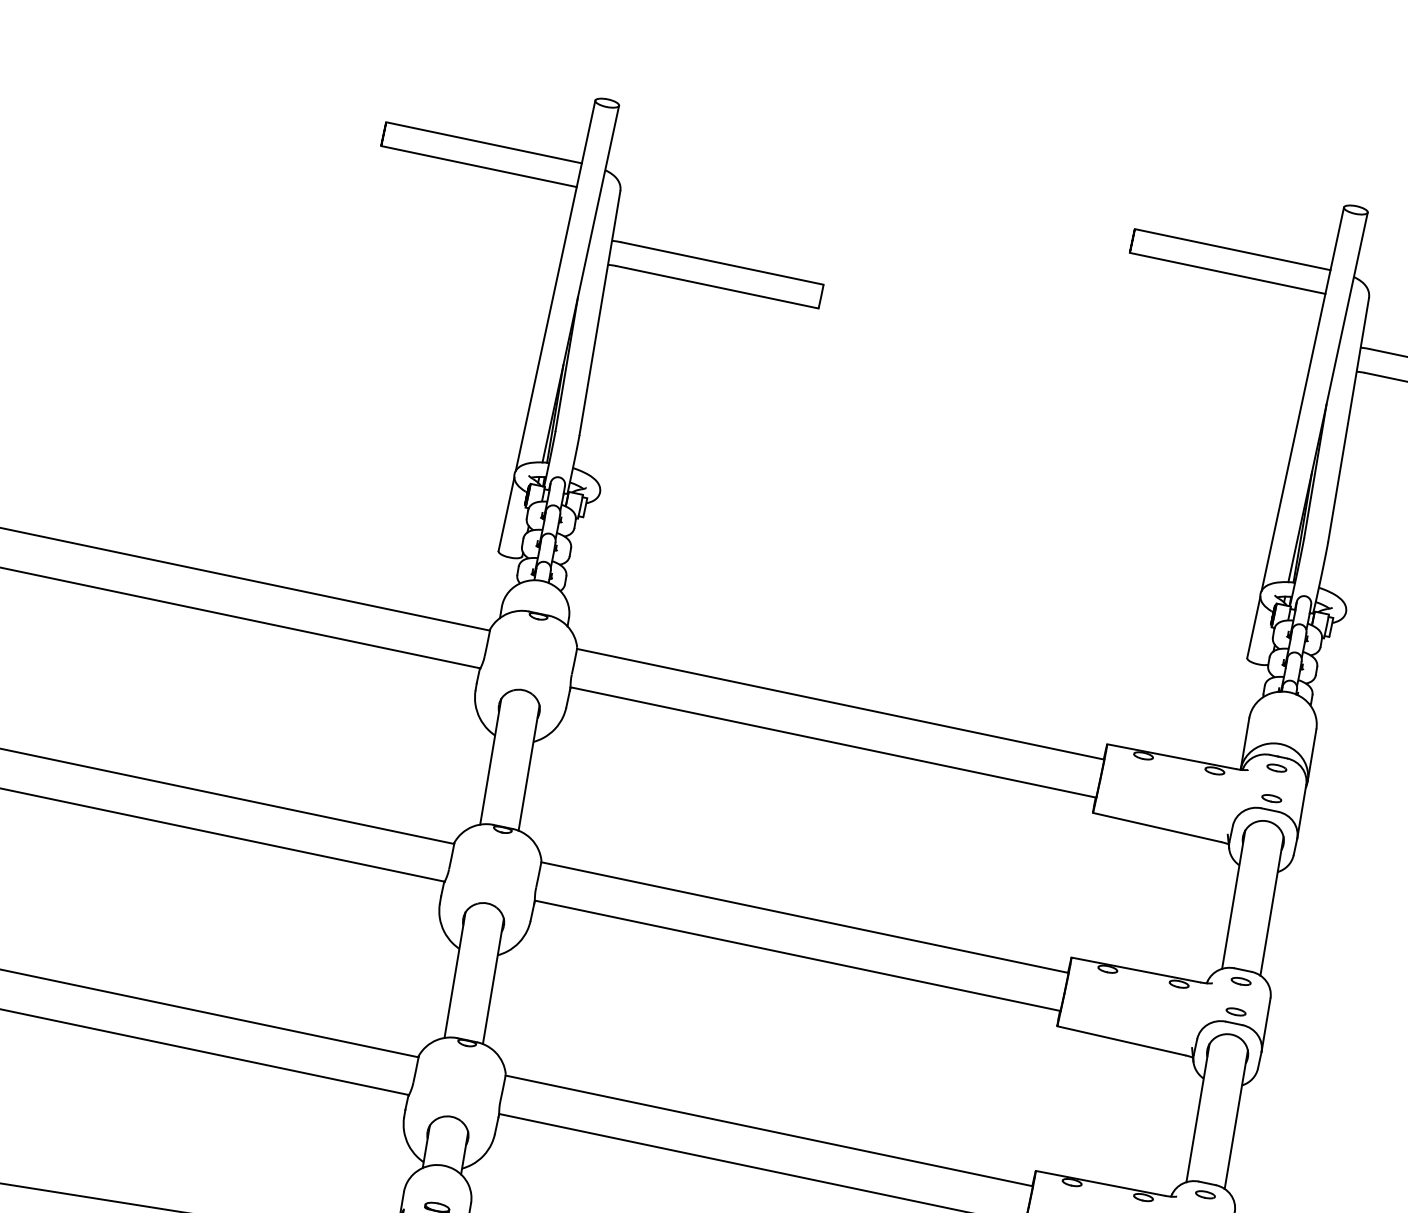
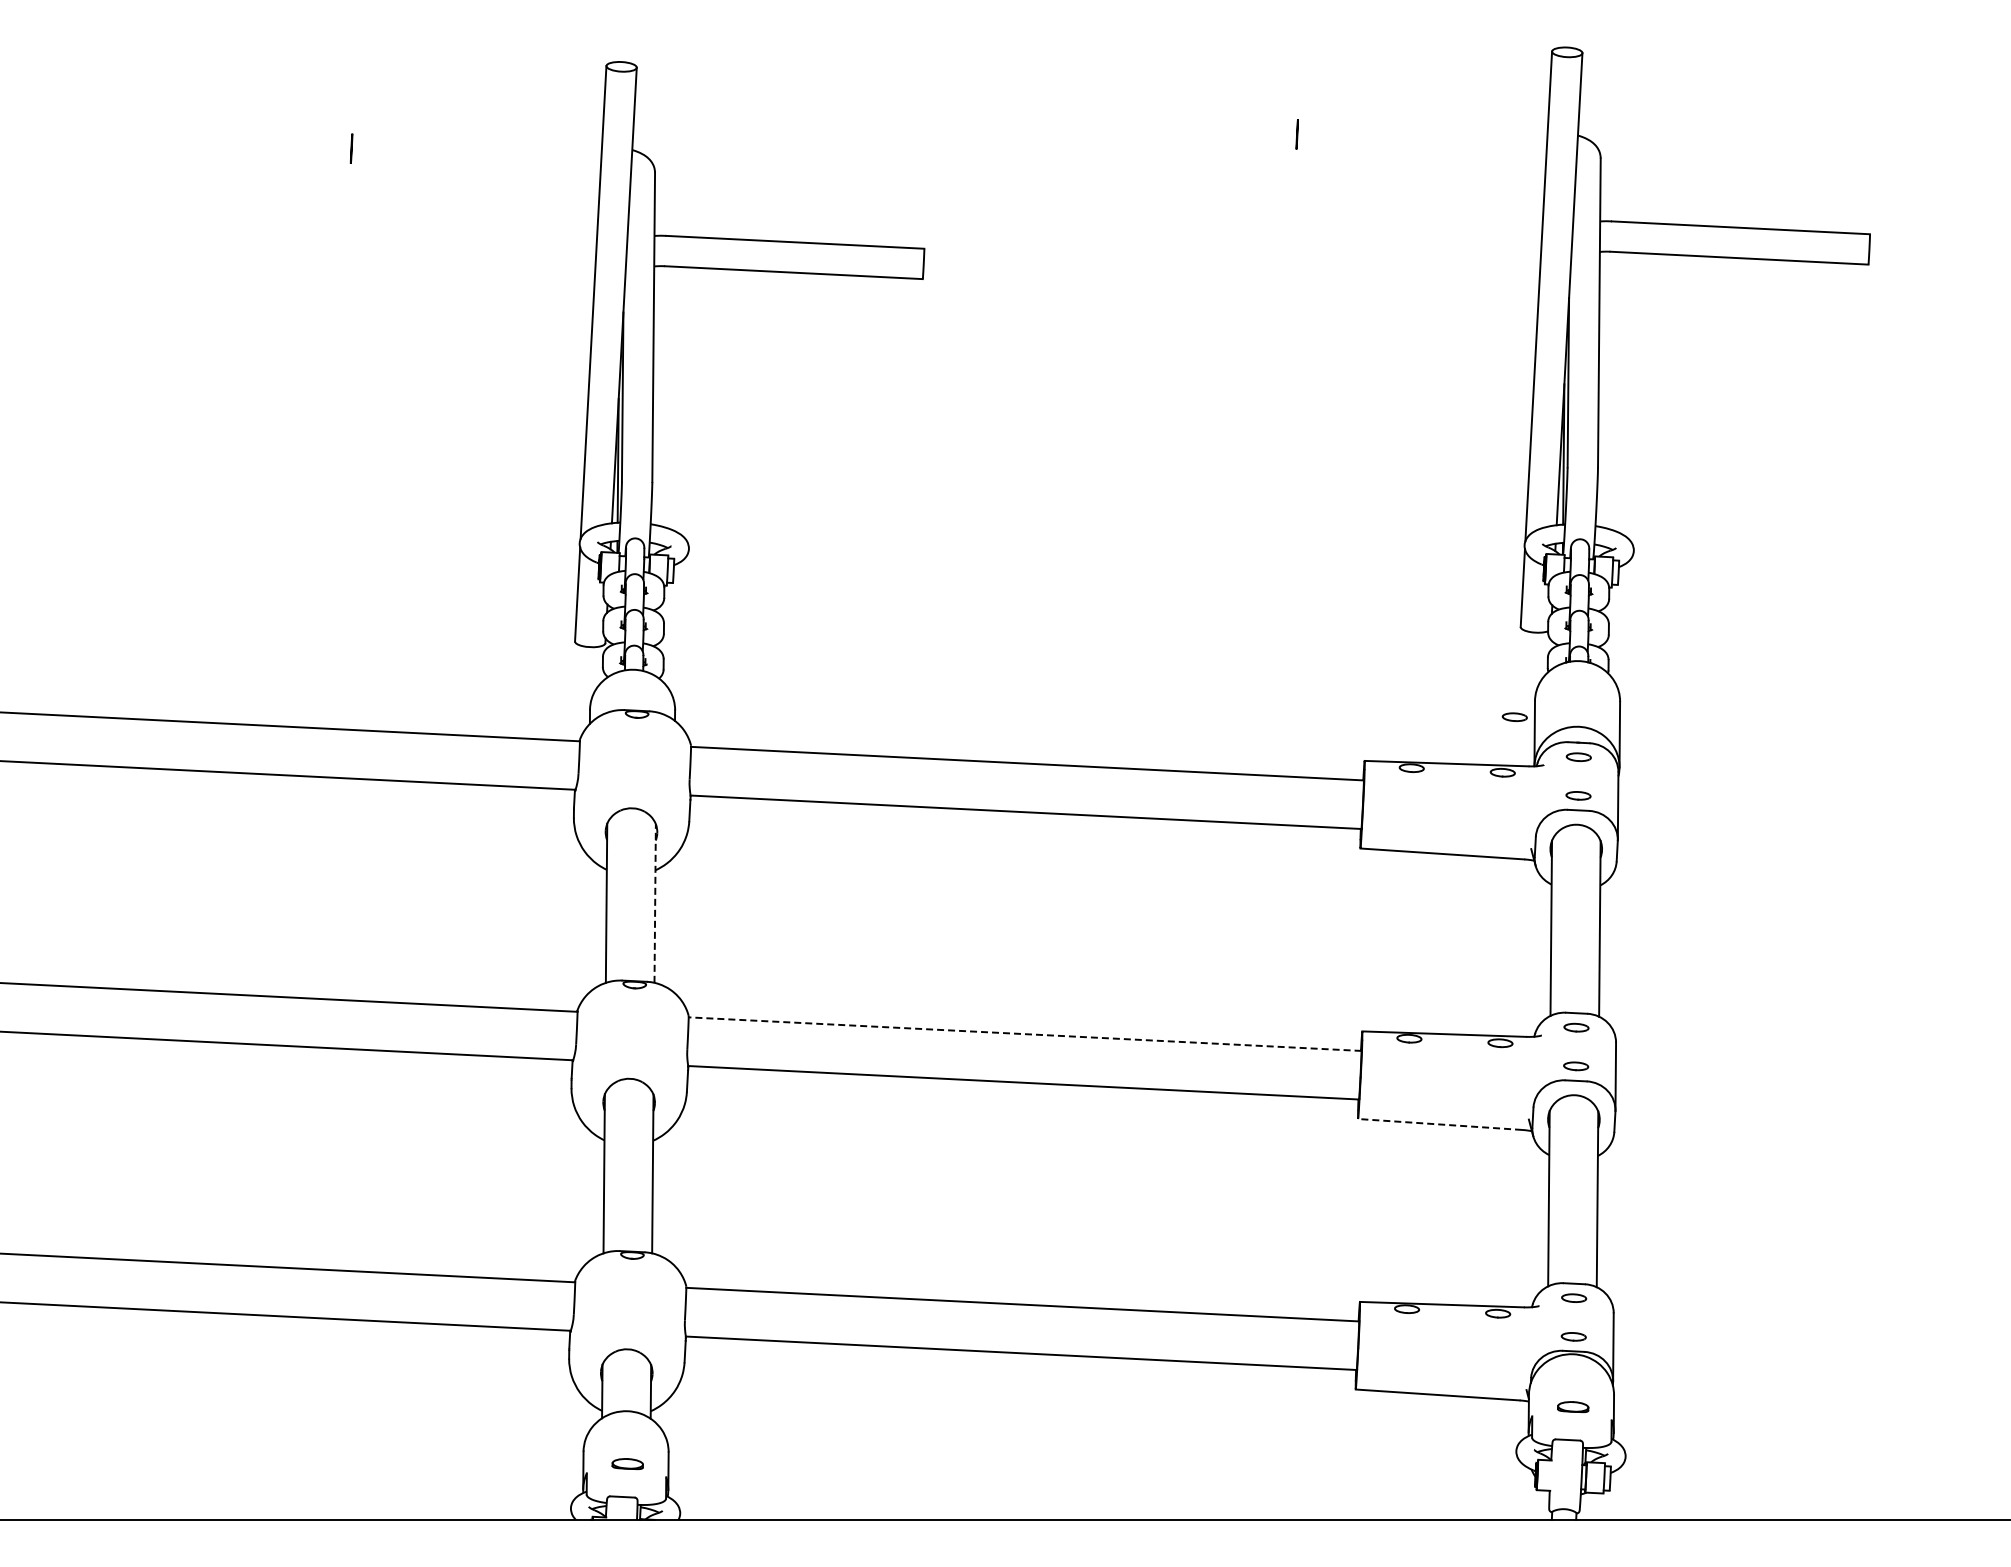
line: (484, 142) -> (477, 139), removed
line: (478, 166) -> (475, 170), removed
line: (1232, 249) -> (1422, 125), removed
line: (1227, 273) -> (1421, 155), removed
part: (1231, 727) -> (1514, 716), added
line: (529, 768) -> (655, 903), solid -> dashed
line: (805, 917) -> (1025, 1034), solid -> dashed
line: (1120, 1040) -> (1439, 1124), solid -> dashed

